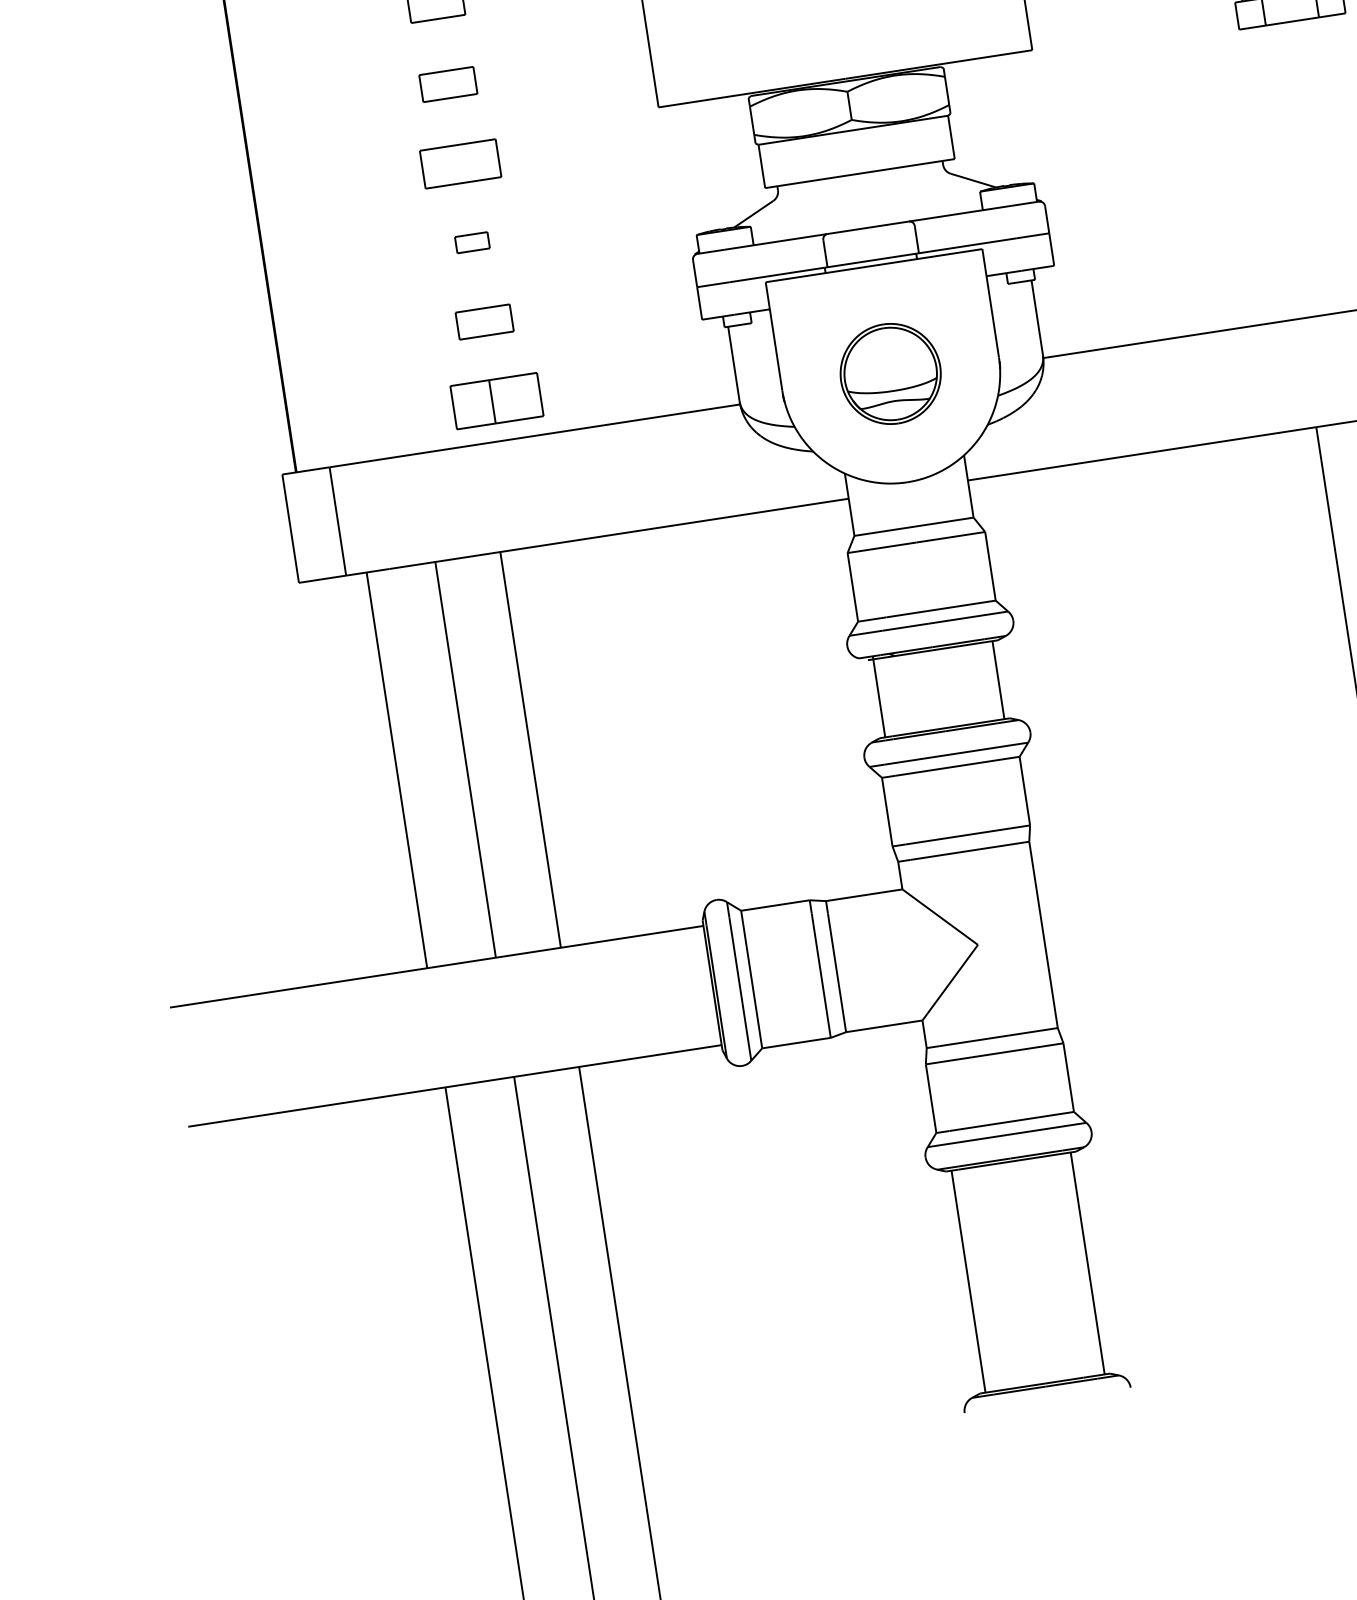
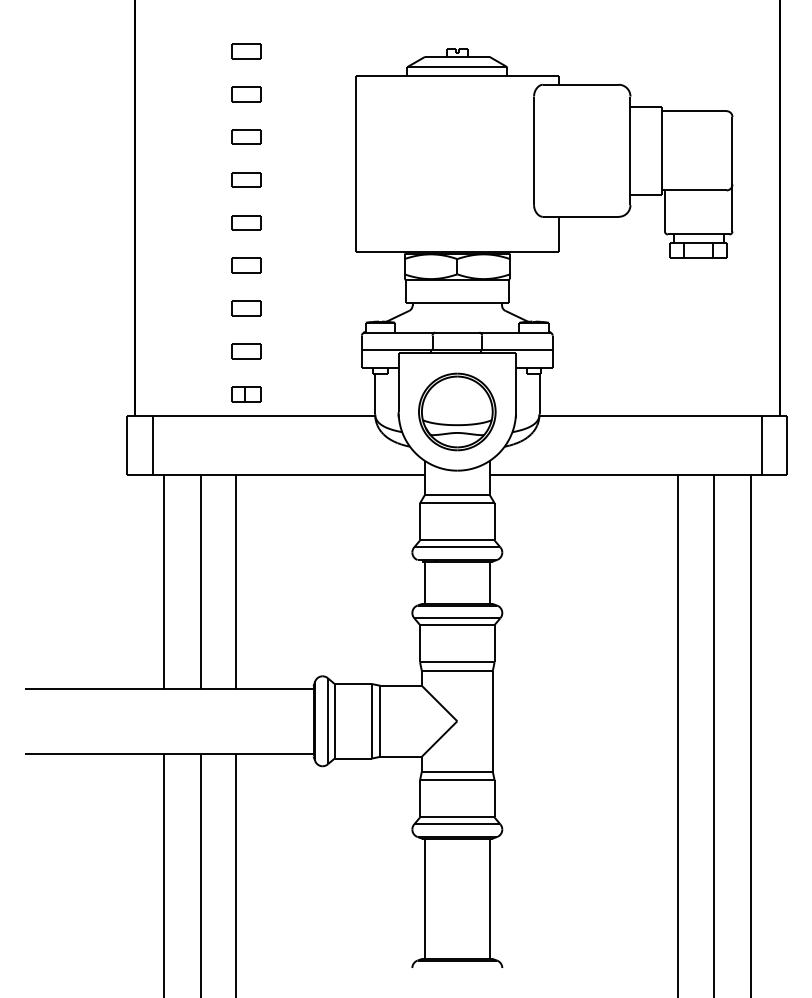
part: (460, 163) -> (246, 265), size x0.71
part: (472, 242) -> (246, 308), size x1.67
part: (890, 373) -> (457, 411), size x1.43
part: (496, 401) -> (246, 394), size x0.62

